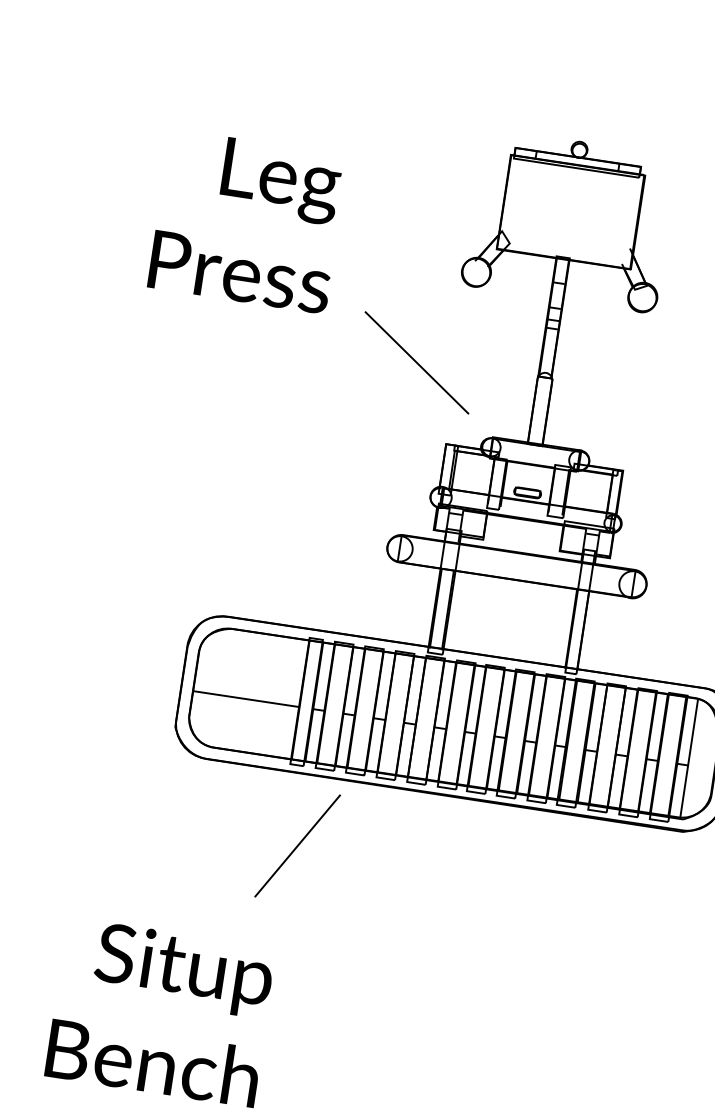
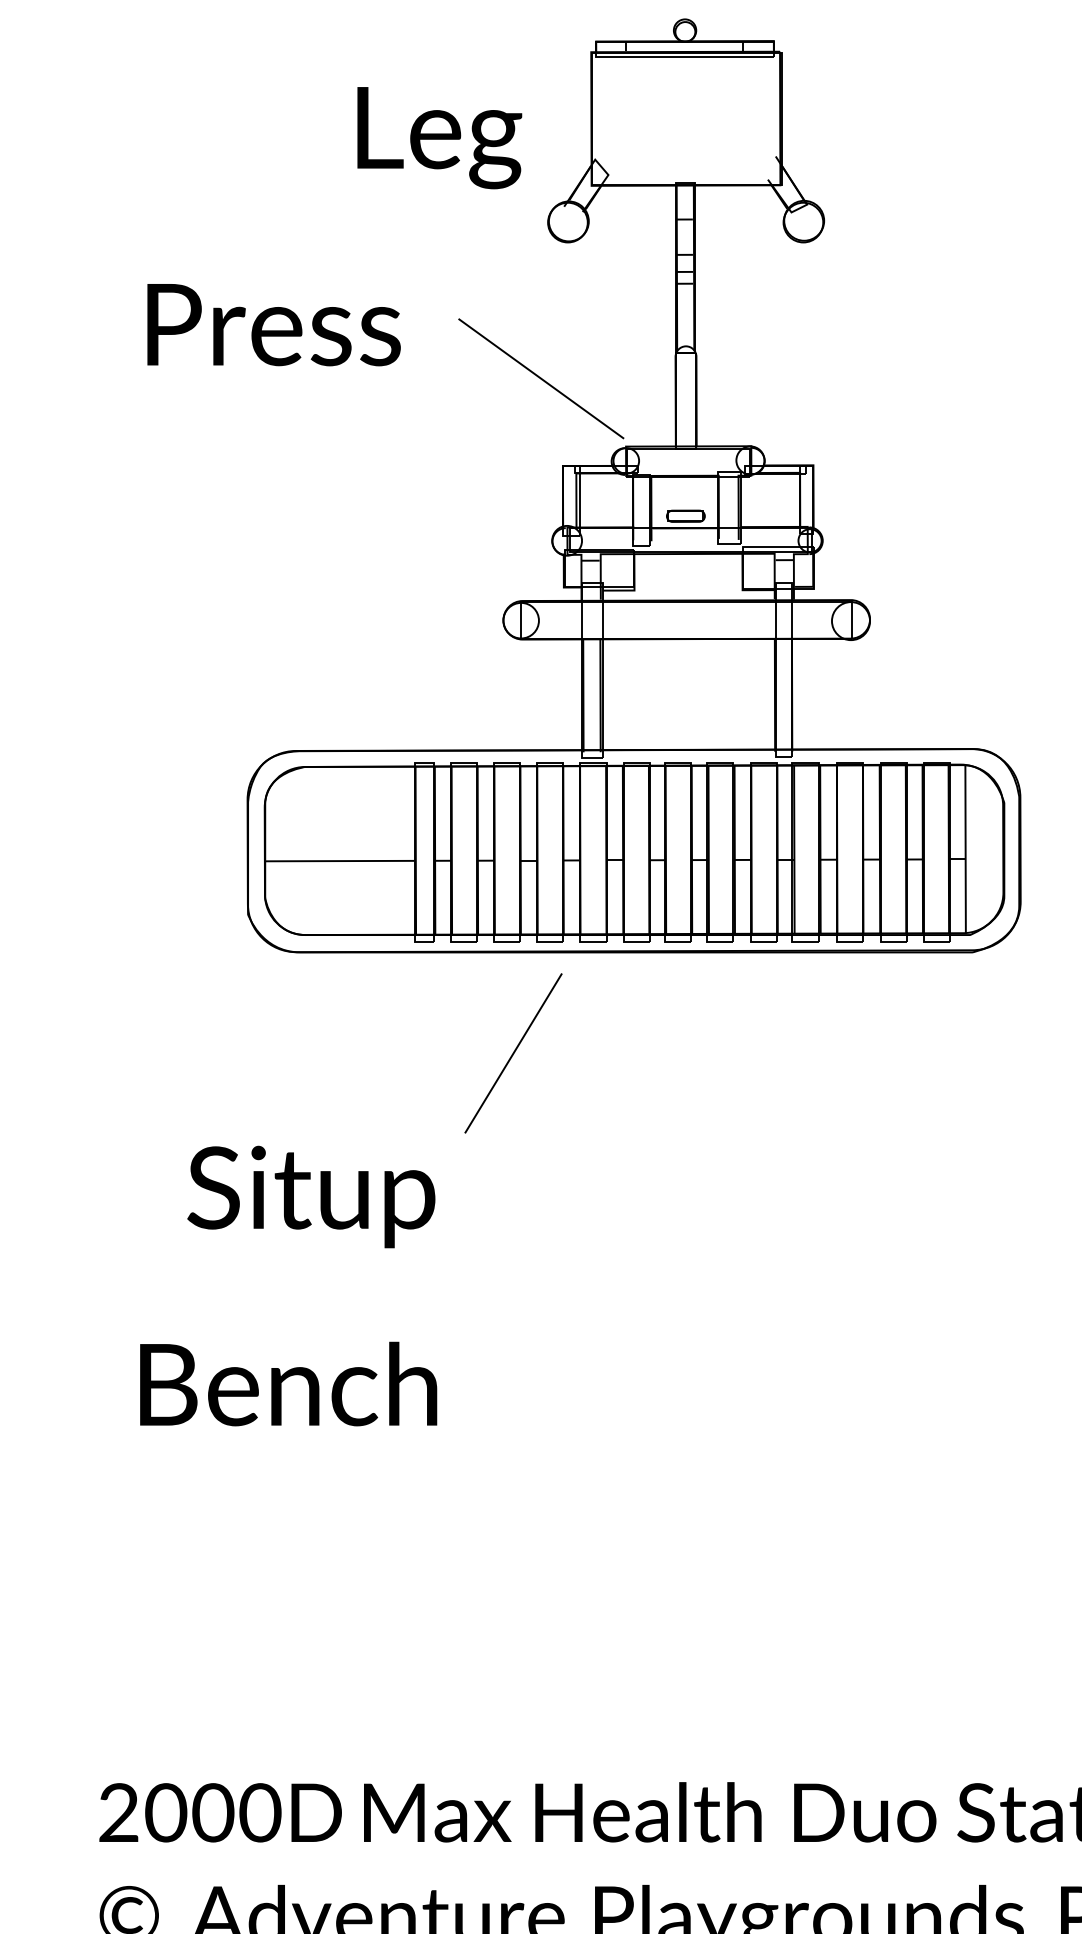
text: (280, 182) -> (439, 138), moved
text: (240, 272) -> (273, 325), moved
line: (417, 362) -> (541, 378), moved
line: (297, 846) -> (513, 1053), moved
text: (183, 970) -> (311, 1196), moved

